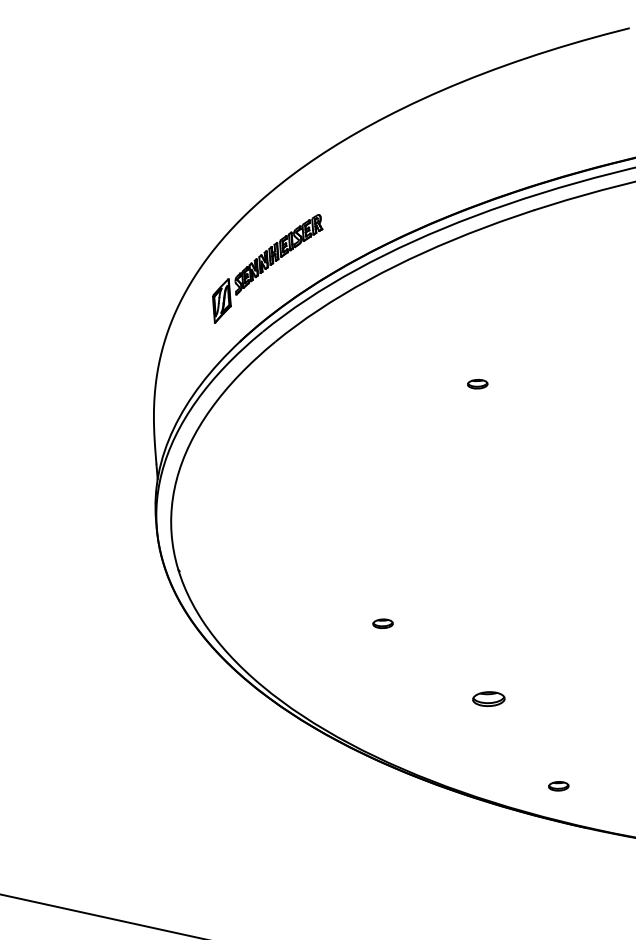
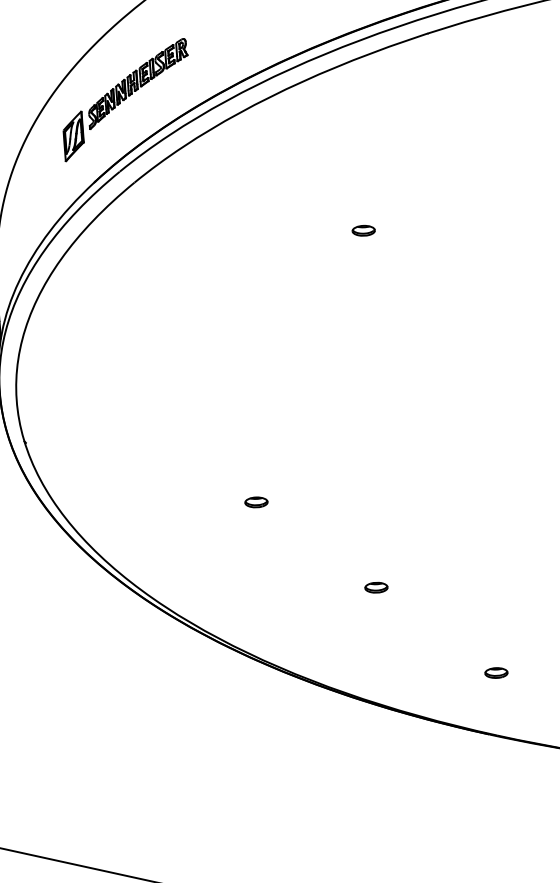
part: (488, 698) -> (375, 587), size x0.62
part: (558, 786) -> (496, 673), moved

